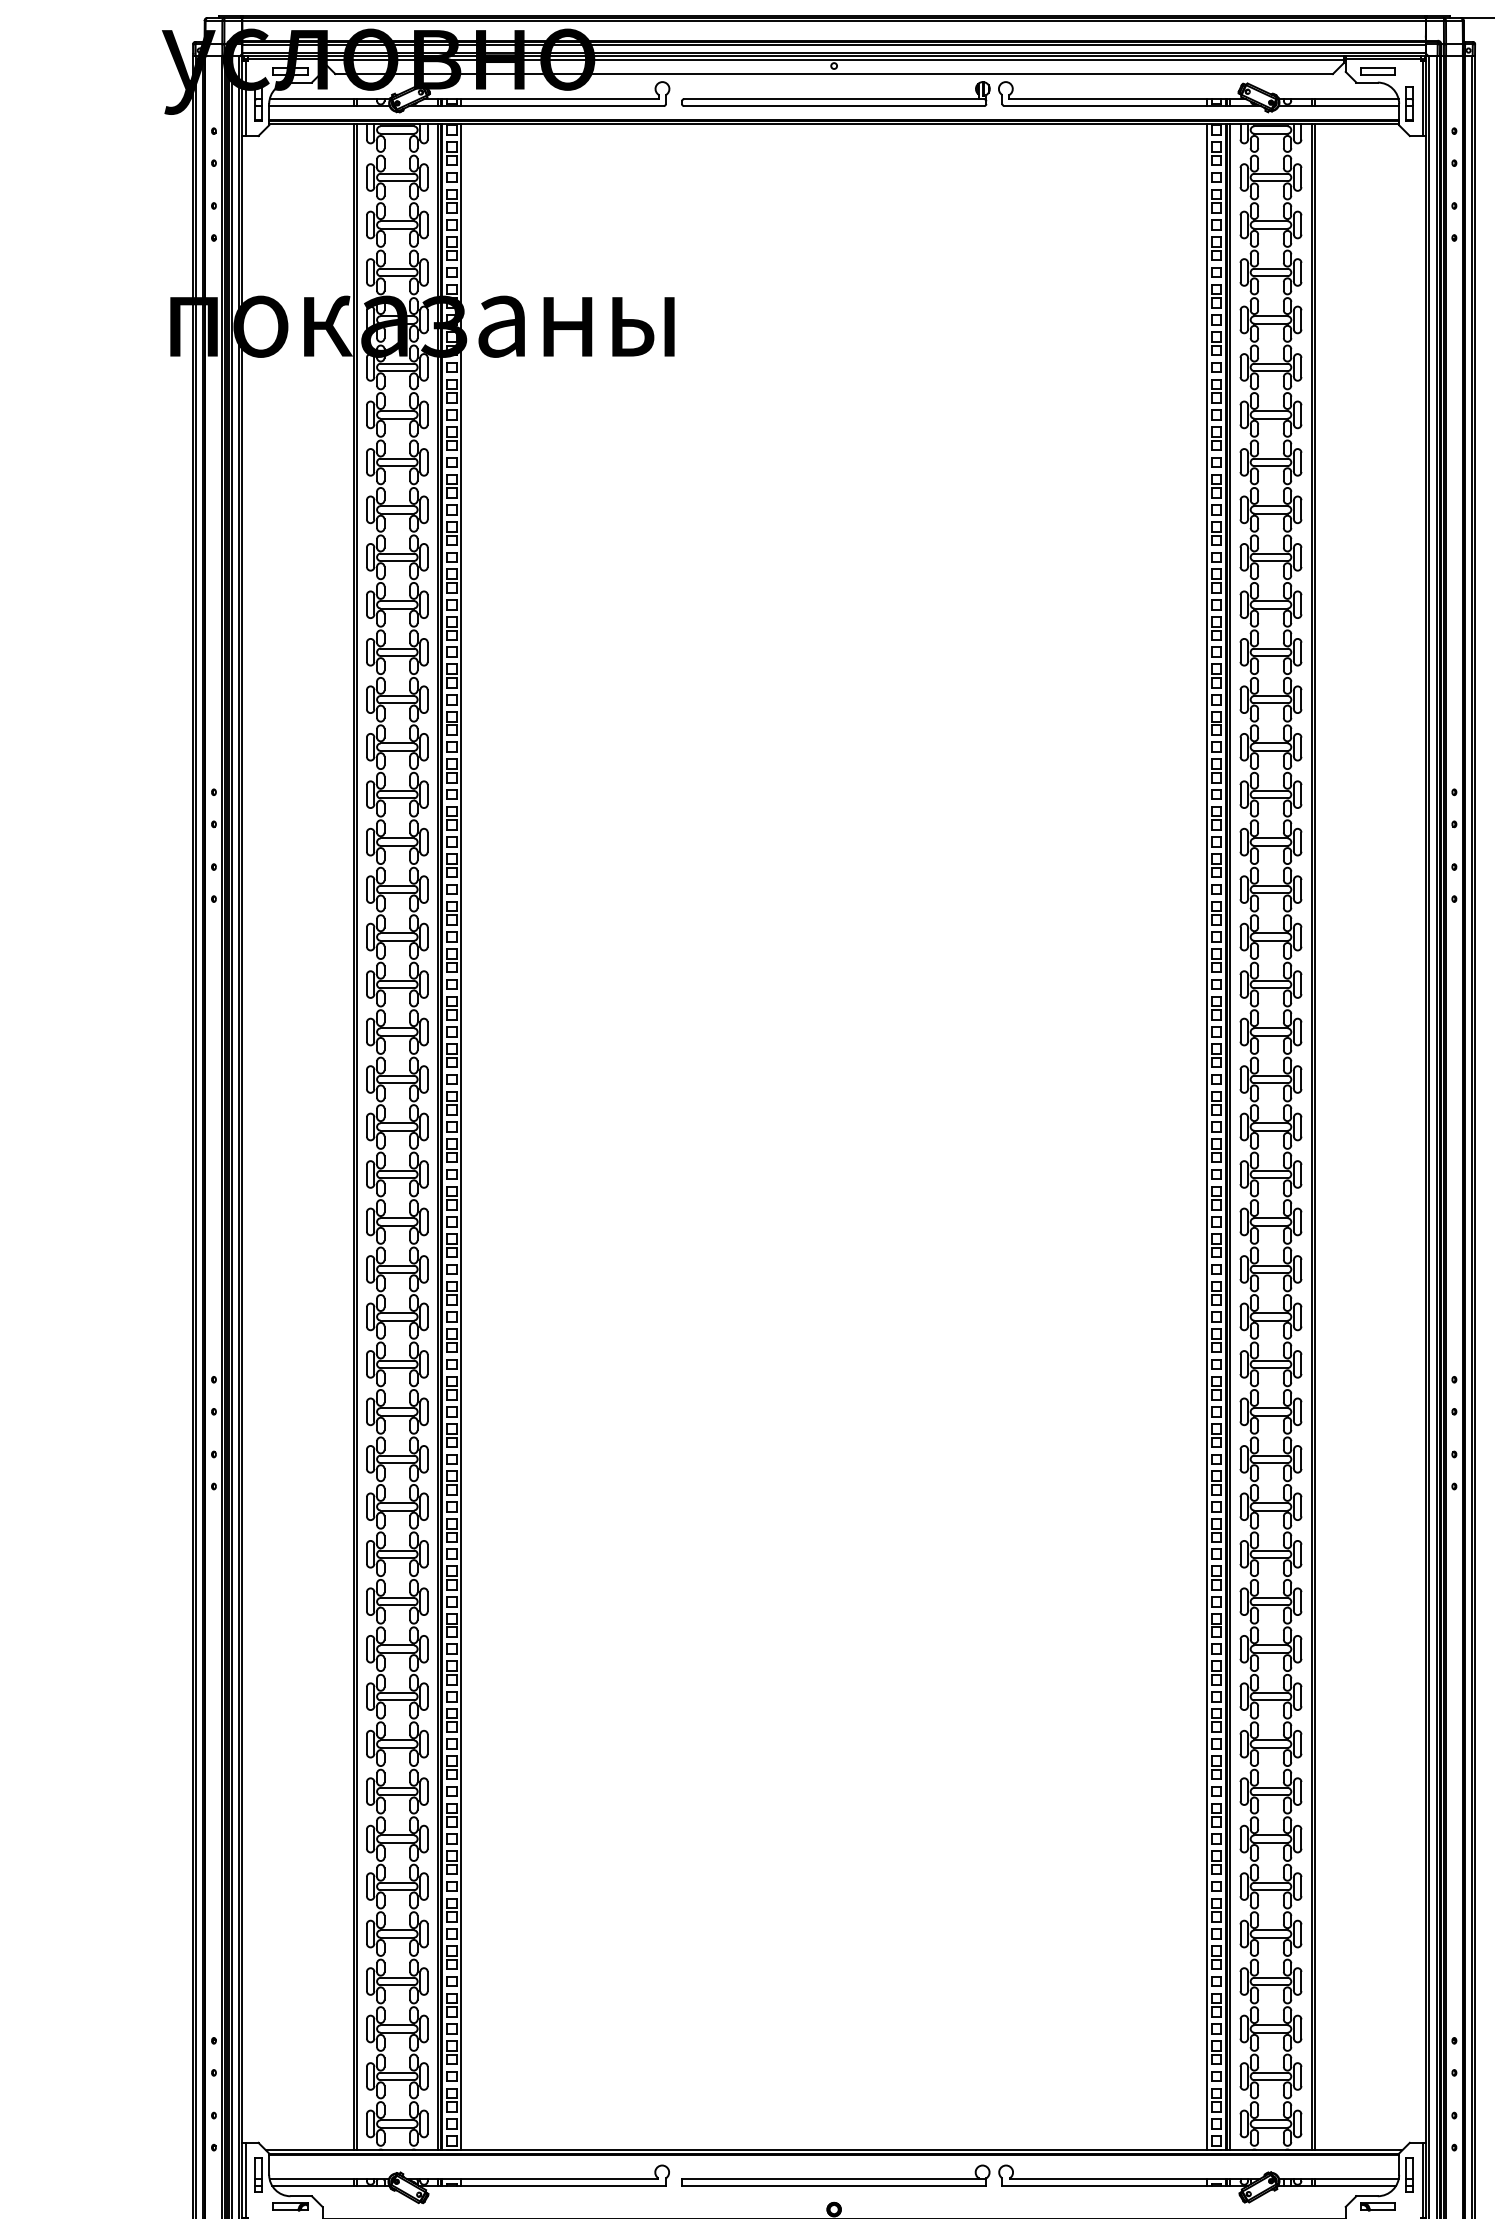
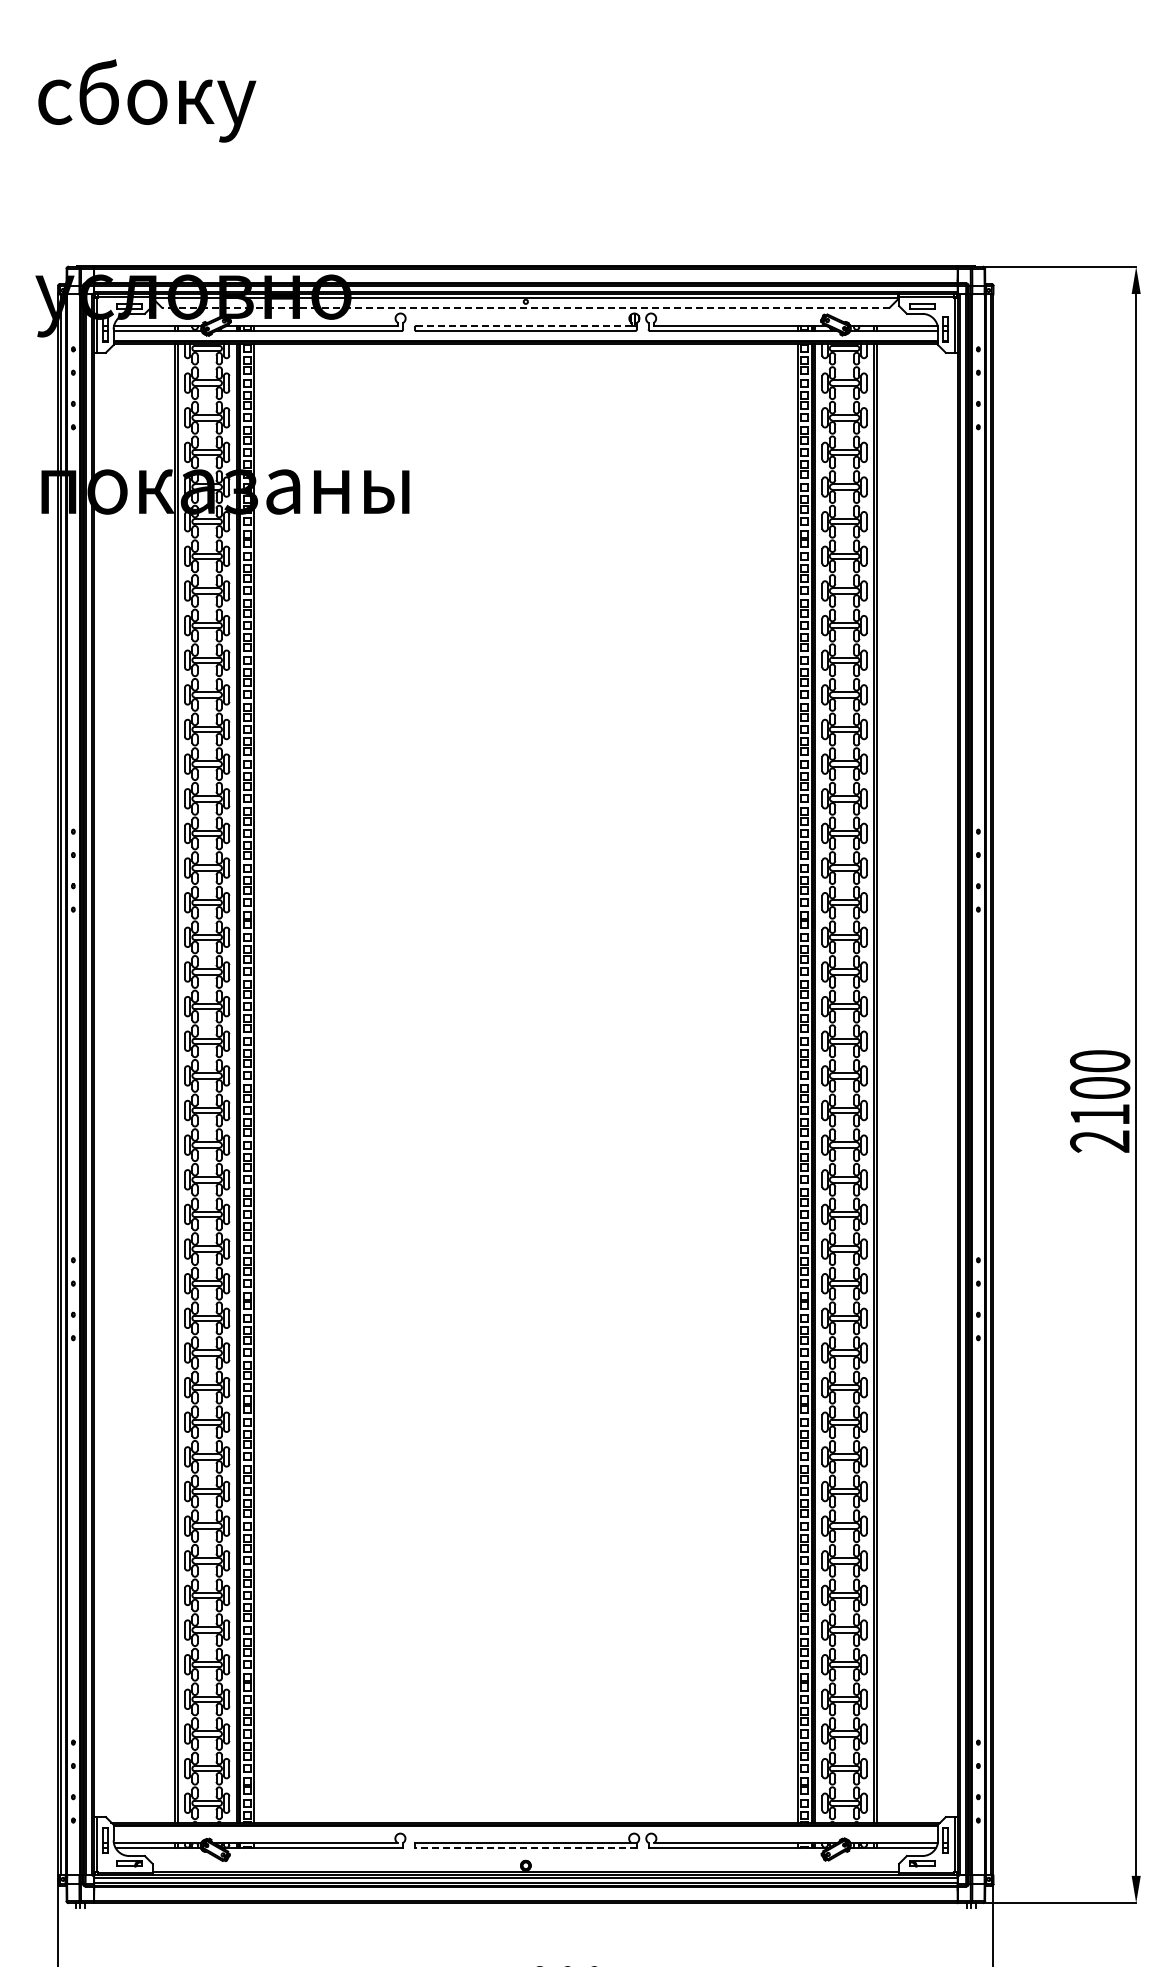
line: (833, 73) -> (525, 307), solid -> dashed
line: (832, 98) -> (524, 325), solid -> dashed
line: (833, 2185) -> (525, 1848), solid -> dashed

